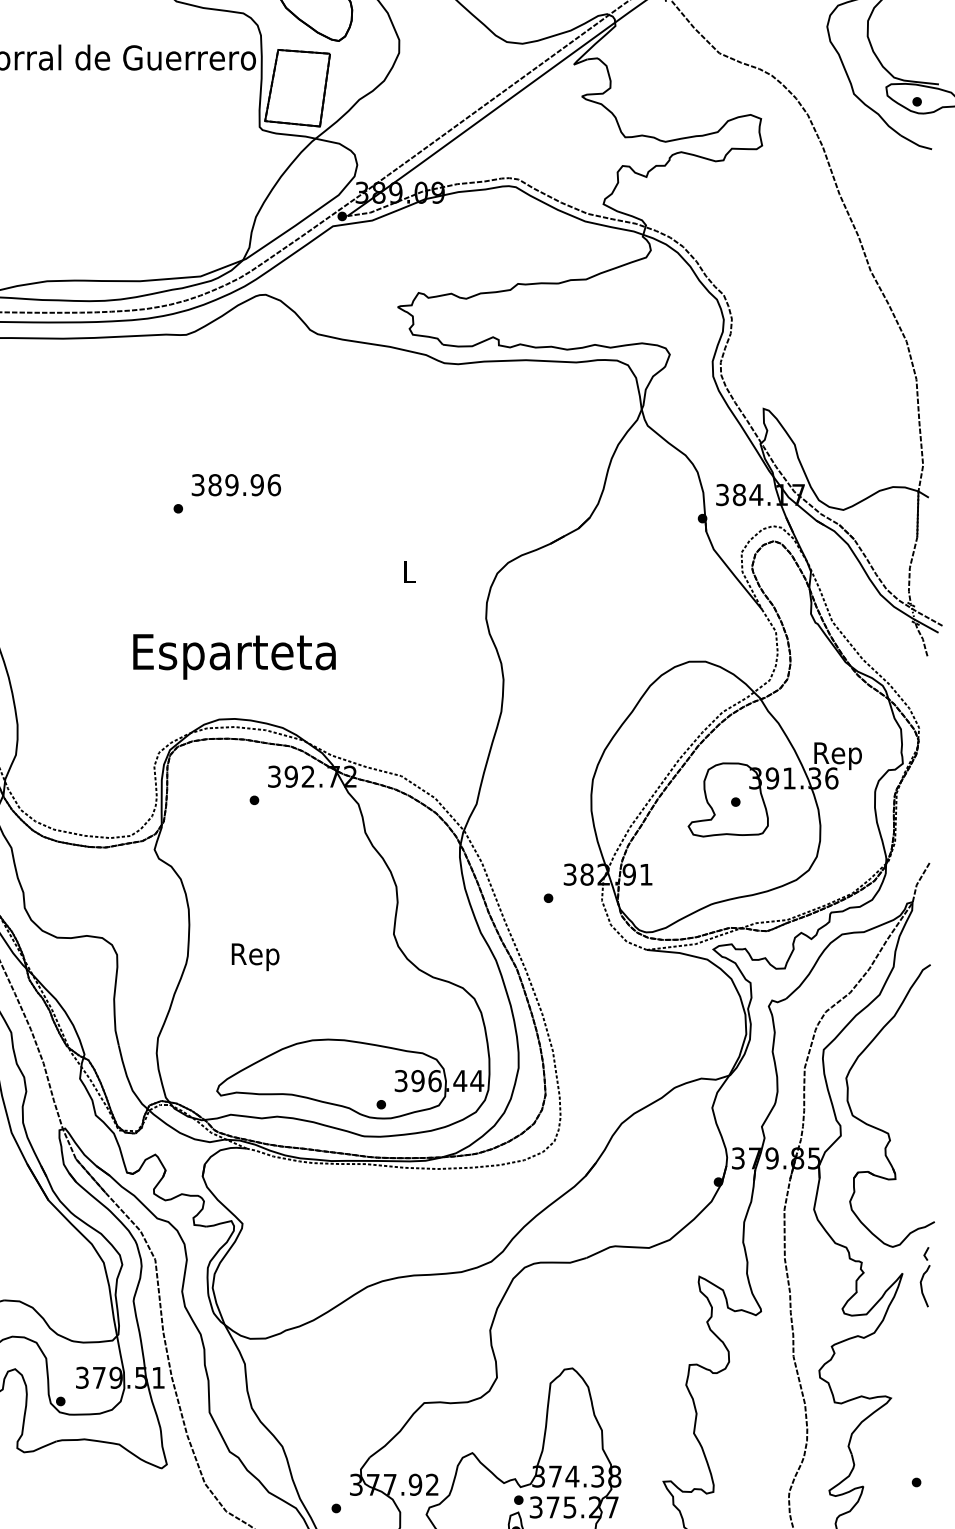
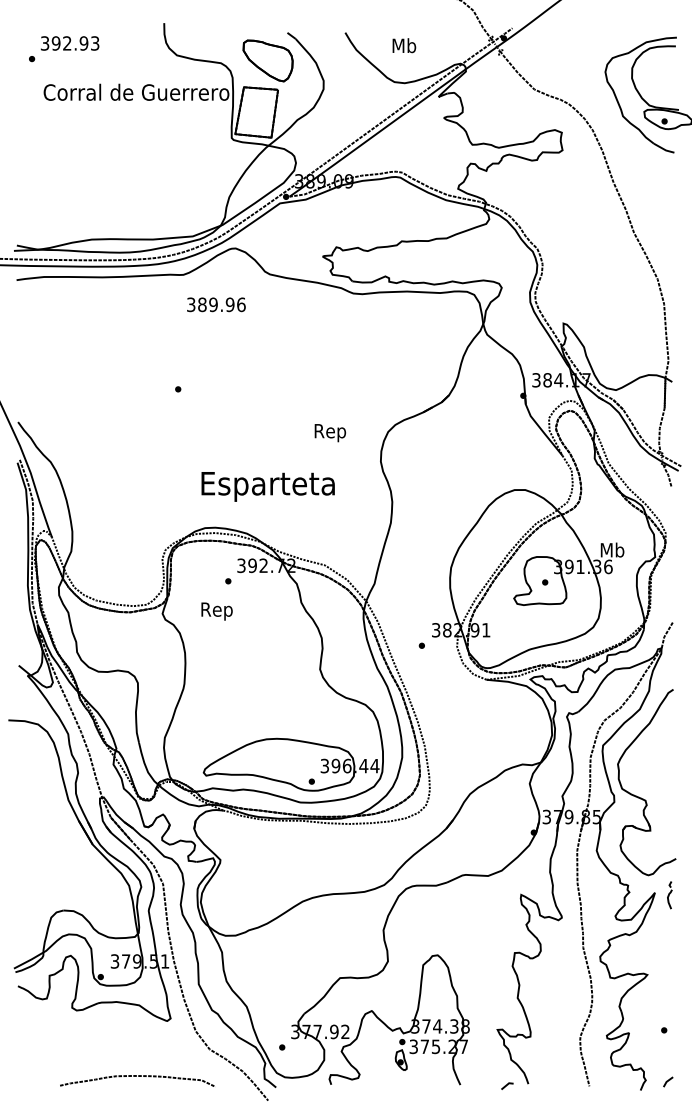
text: (236, 484) -> (216, 304), moved
text: (409, 575) -> (330, 433), L -> Rep
text: (233, 656) -> (267, 486), moved
text: (838, 755) -> (612, 551), Rep -> Mb
text: (254, 957) -> (216, 611), moved
part: (924, 1277) -> (669, 895), size x0.7

